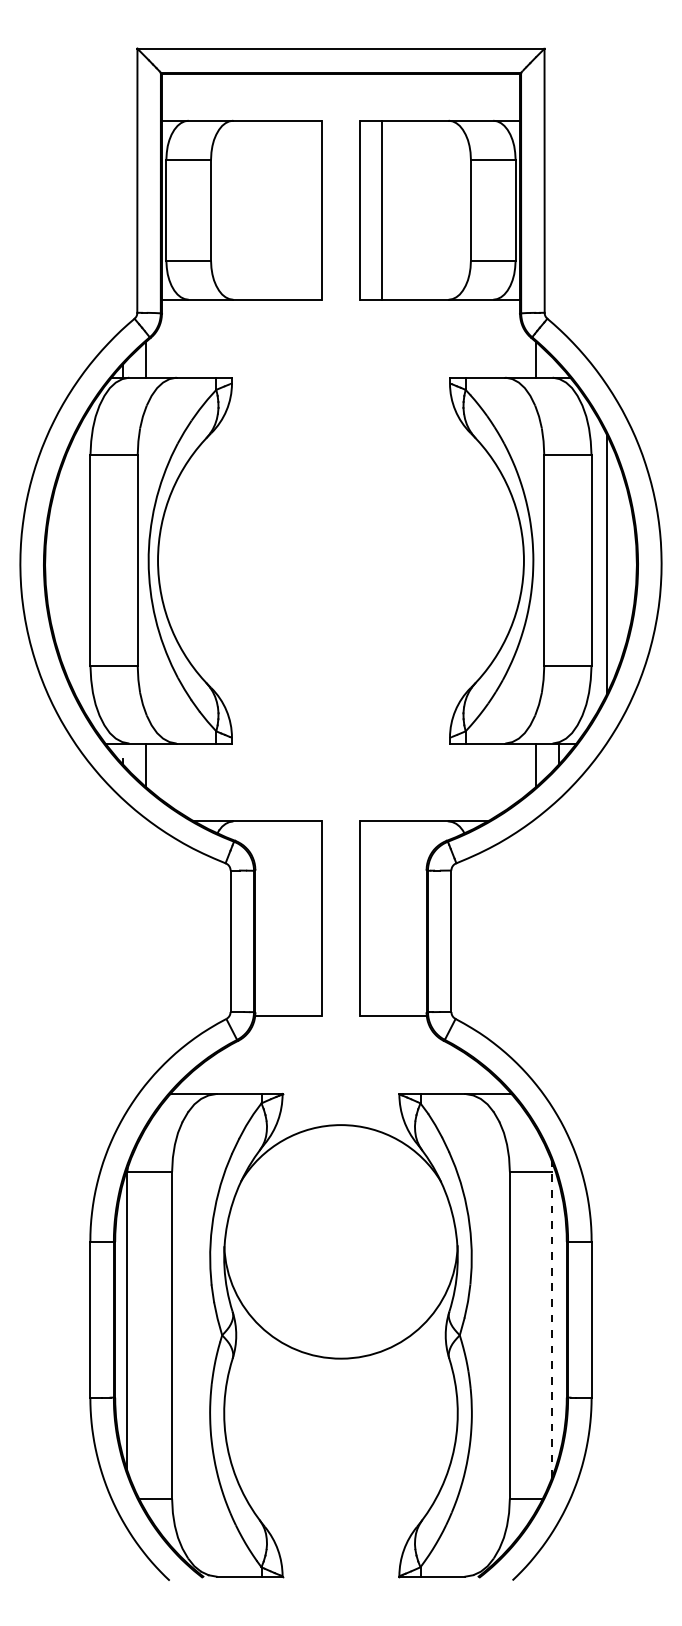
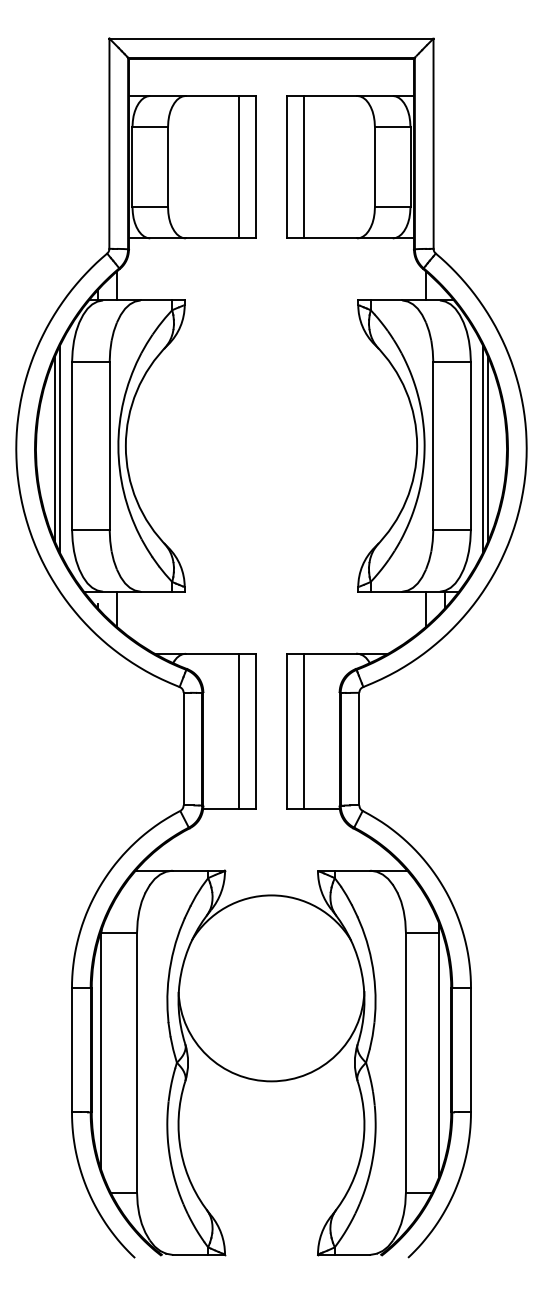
line: (300, 209) -> (239, 166), added
line: (68, 564) -> (54, 449), added
line: (74, 564) -> (59, 449), added
line: (613, 564) -> (488, 449), added
line: (300, 918) -> (239, 730), added
line: (381, 918) -> (303, 730), added
line: (551, 1319) -> (439, 1050), dashed -> solid

